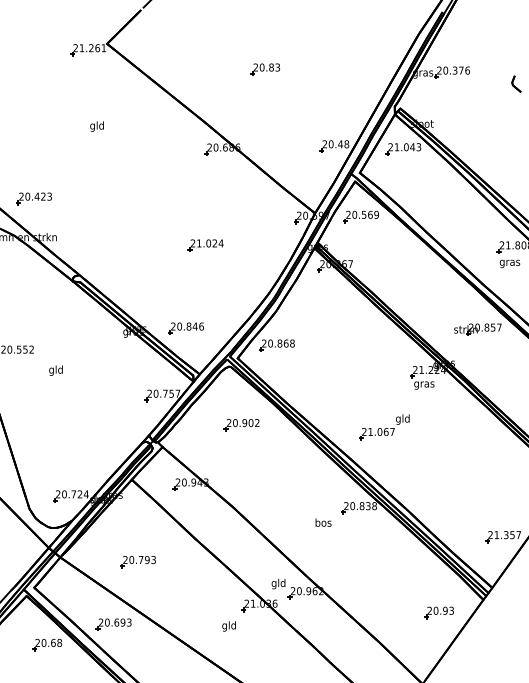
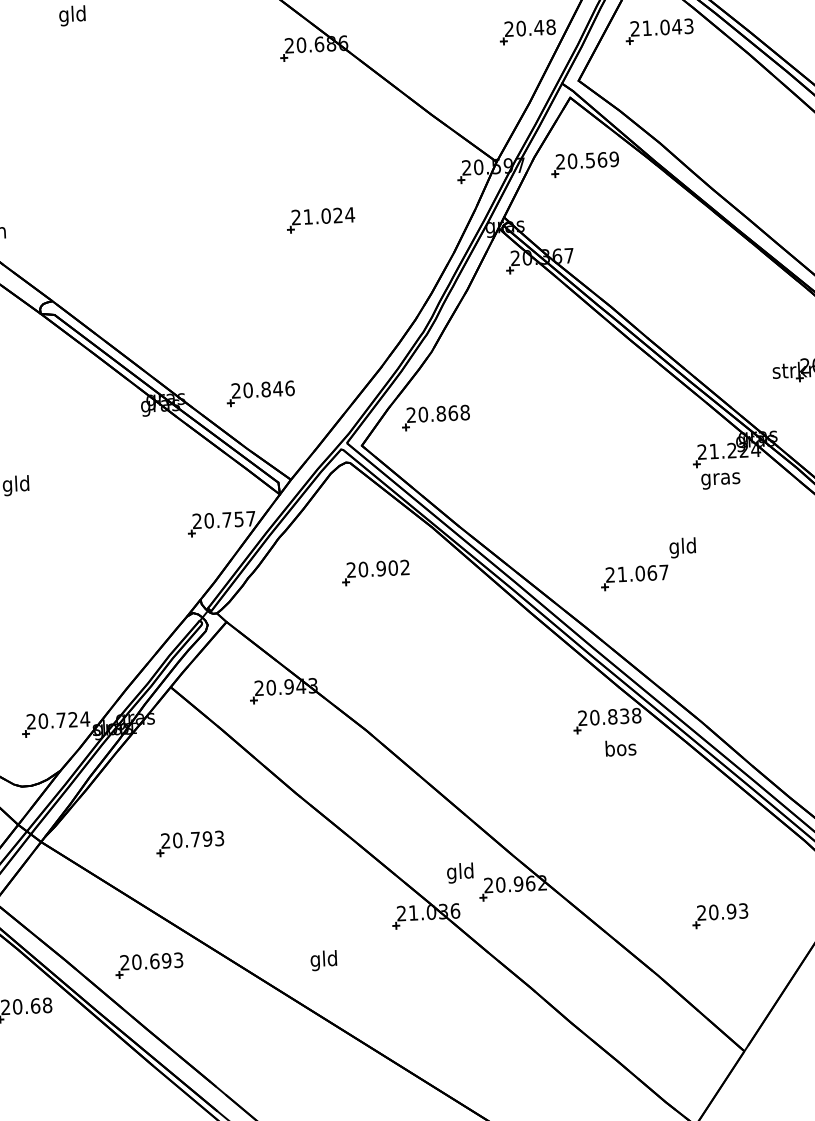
part: (205, 245) -> (320, 220), moved
text: (323, 522) -> (620, 747), moved
part: (438, 612) -> (718, 915), moved
text: (228, 626) -> (322, 960), moved

